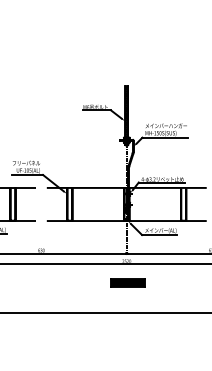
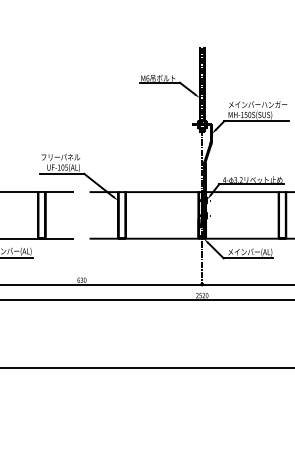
part: (127, 282) -> (203, 325), removed

